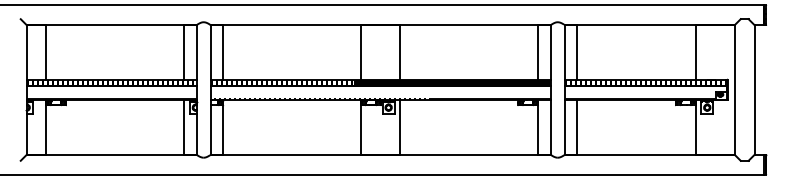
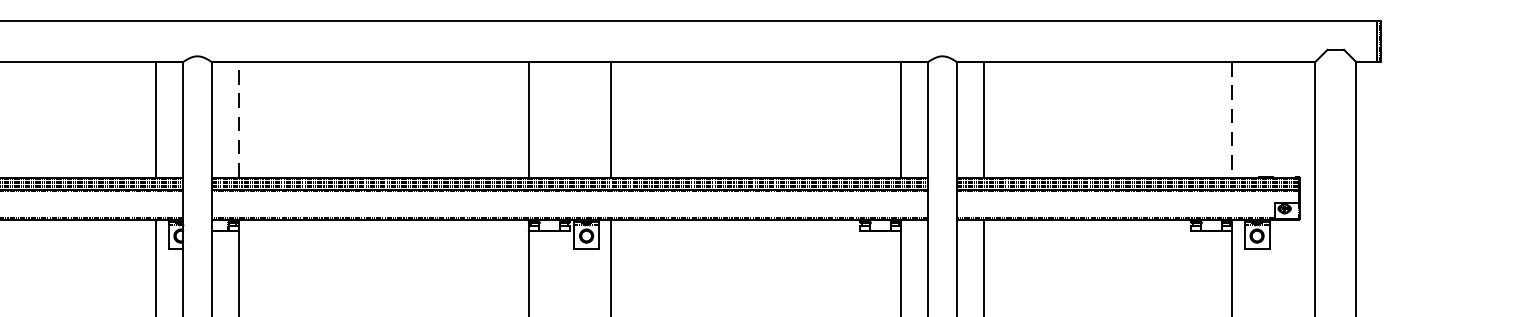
line: (223, 51) -> (239, 117), solid -> dashed
line: (695, 52) -> (1232, 119), solid -> dashed

